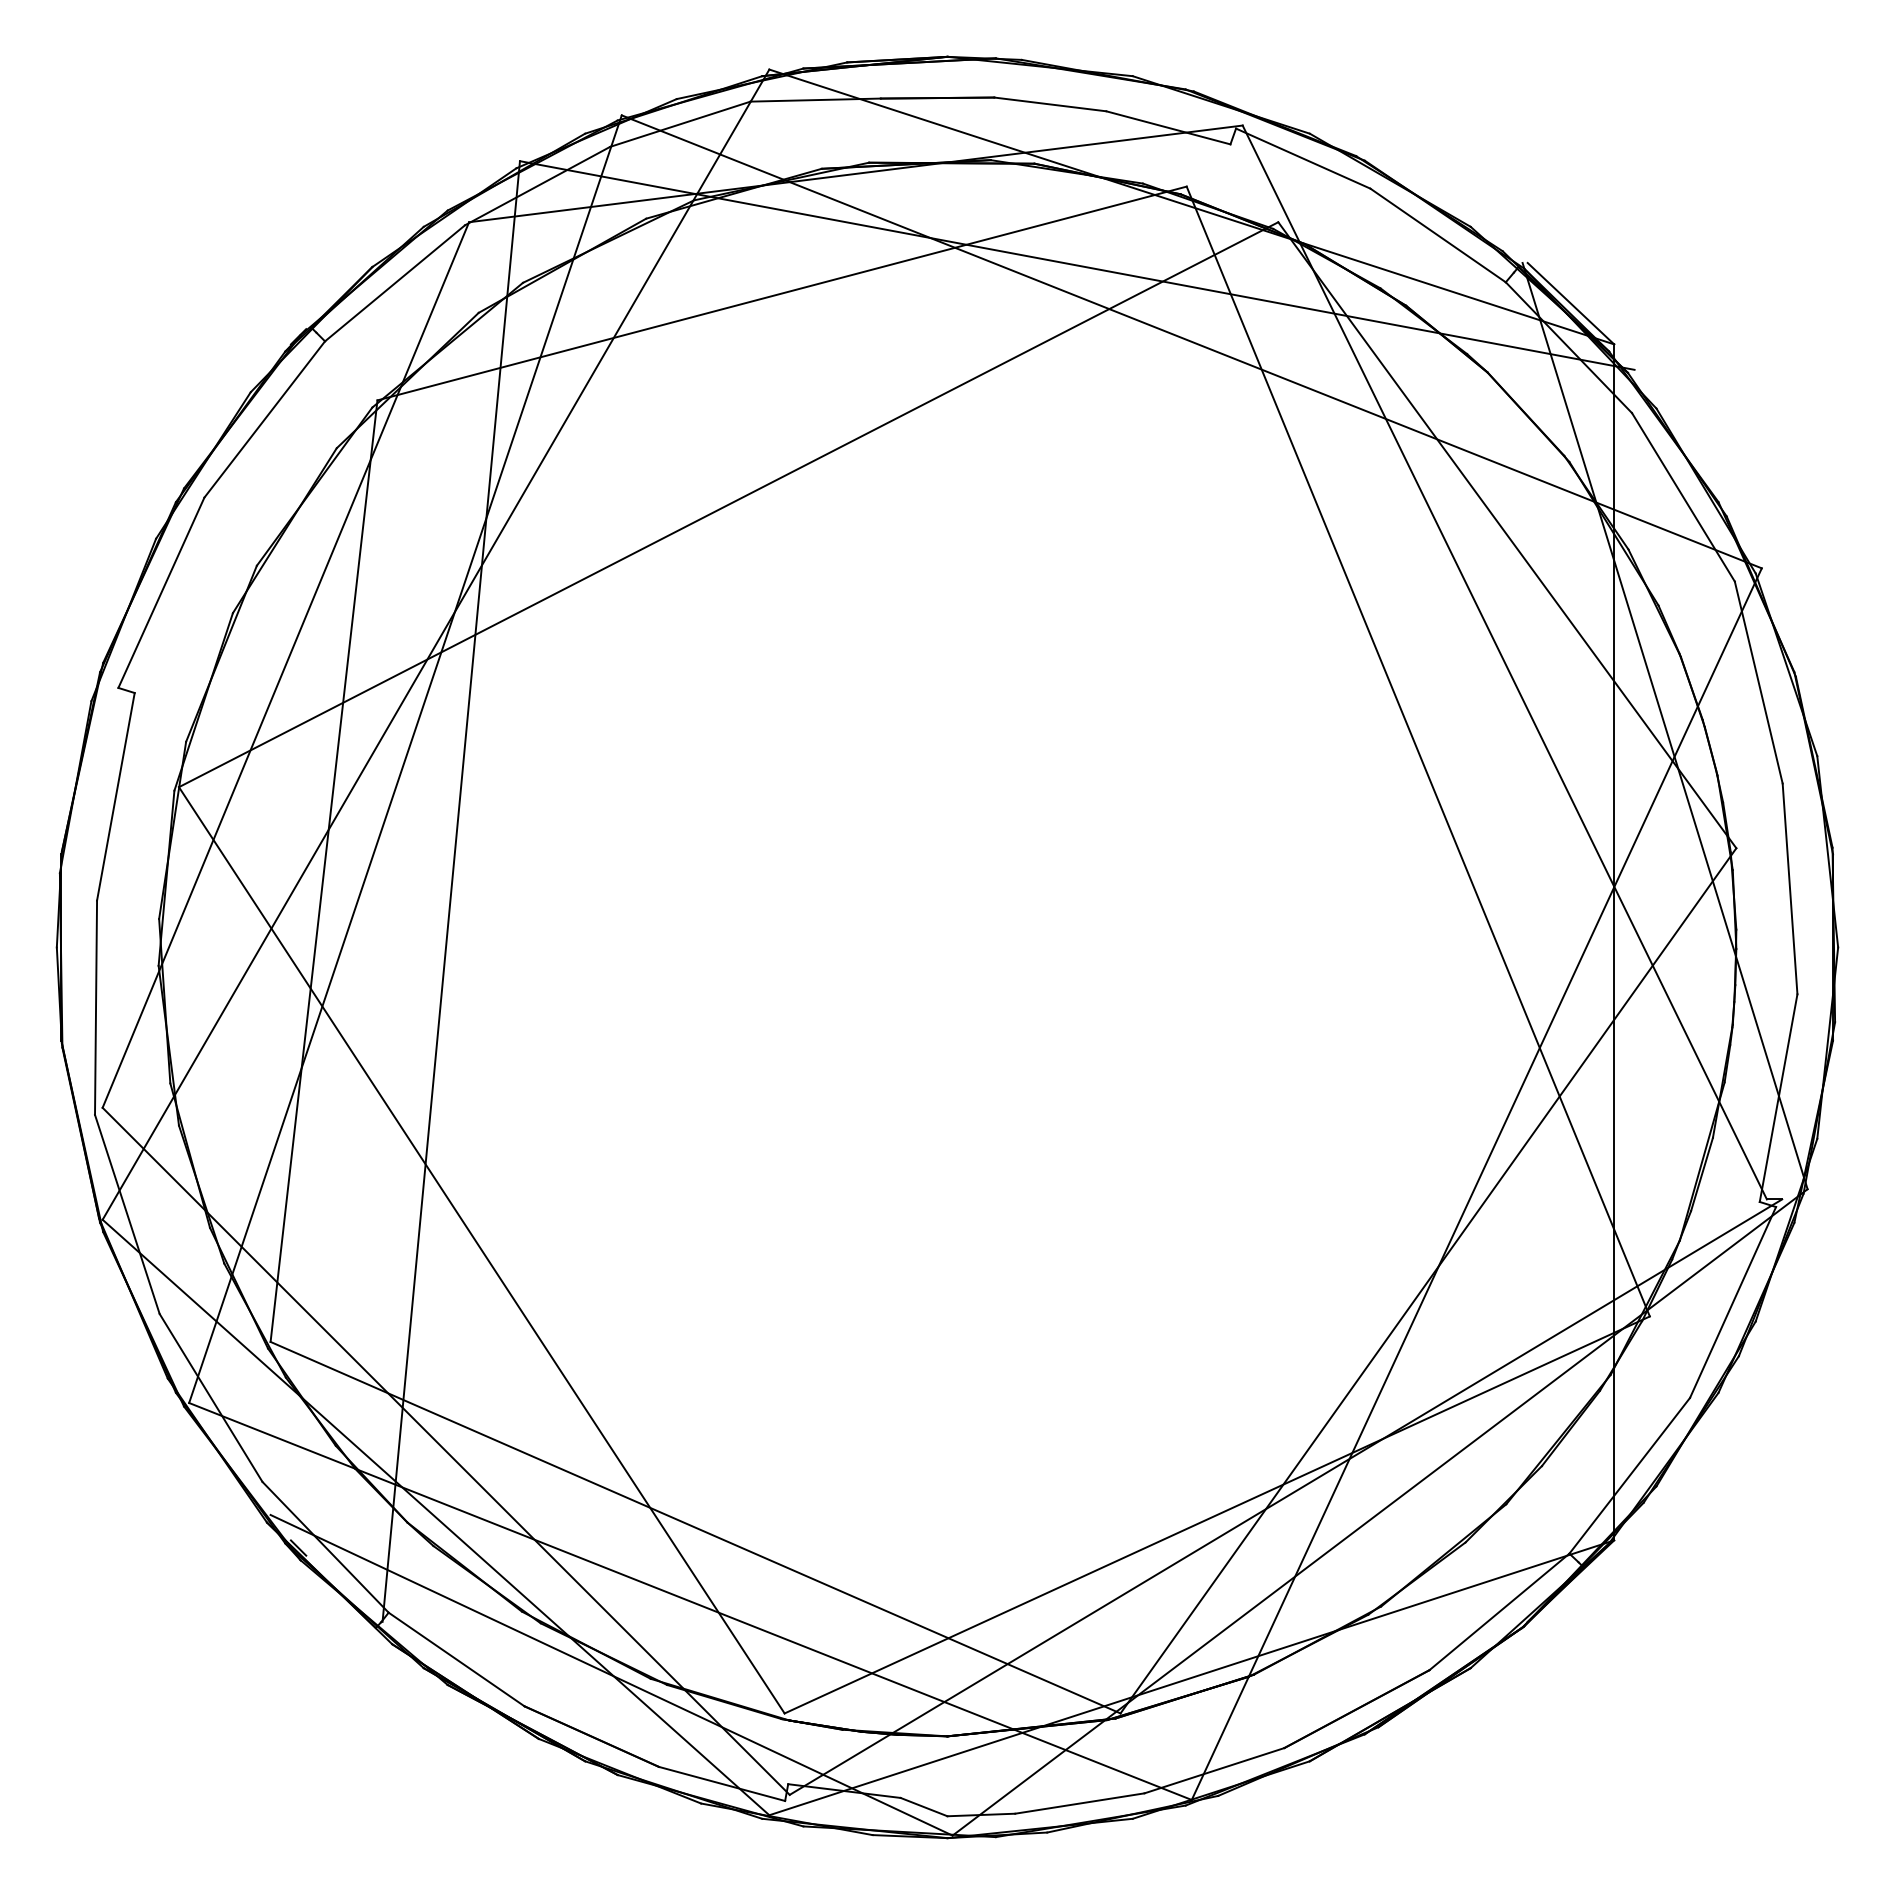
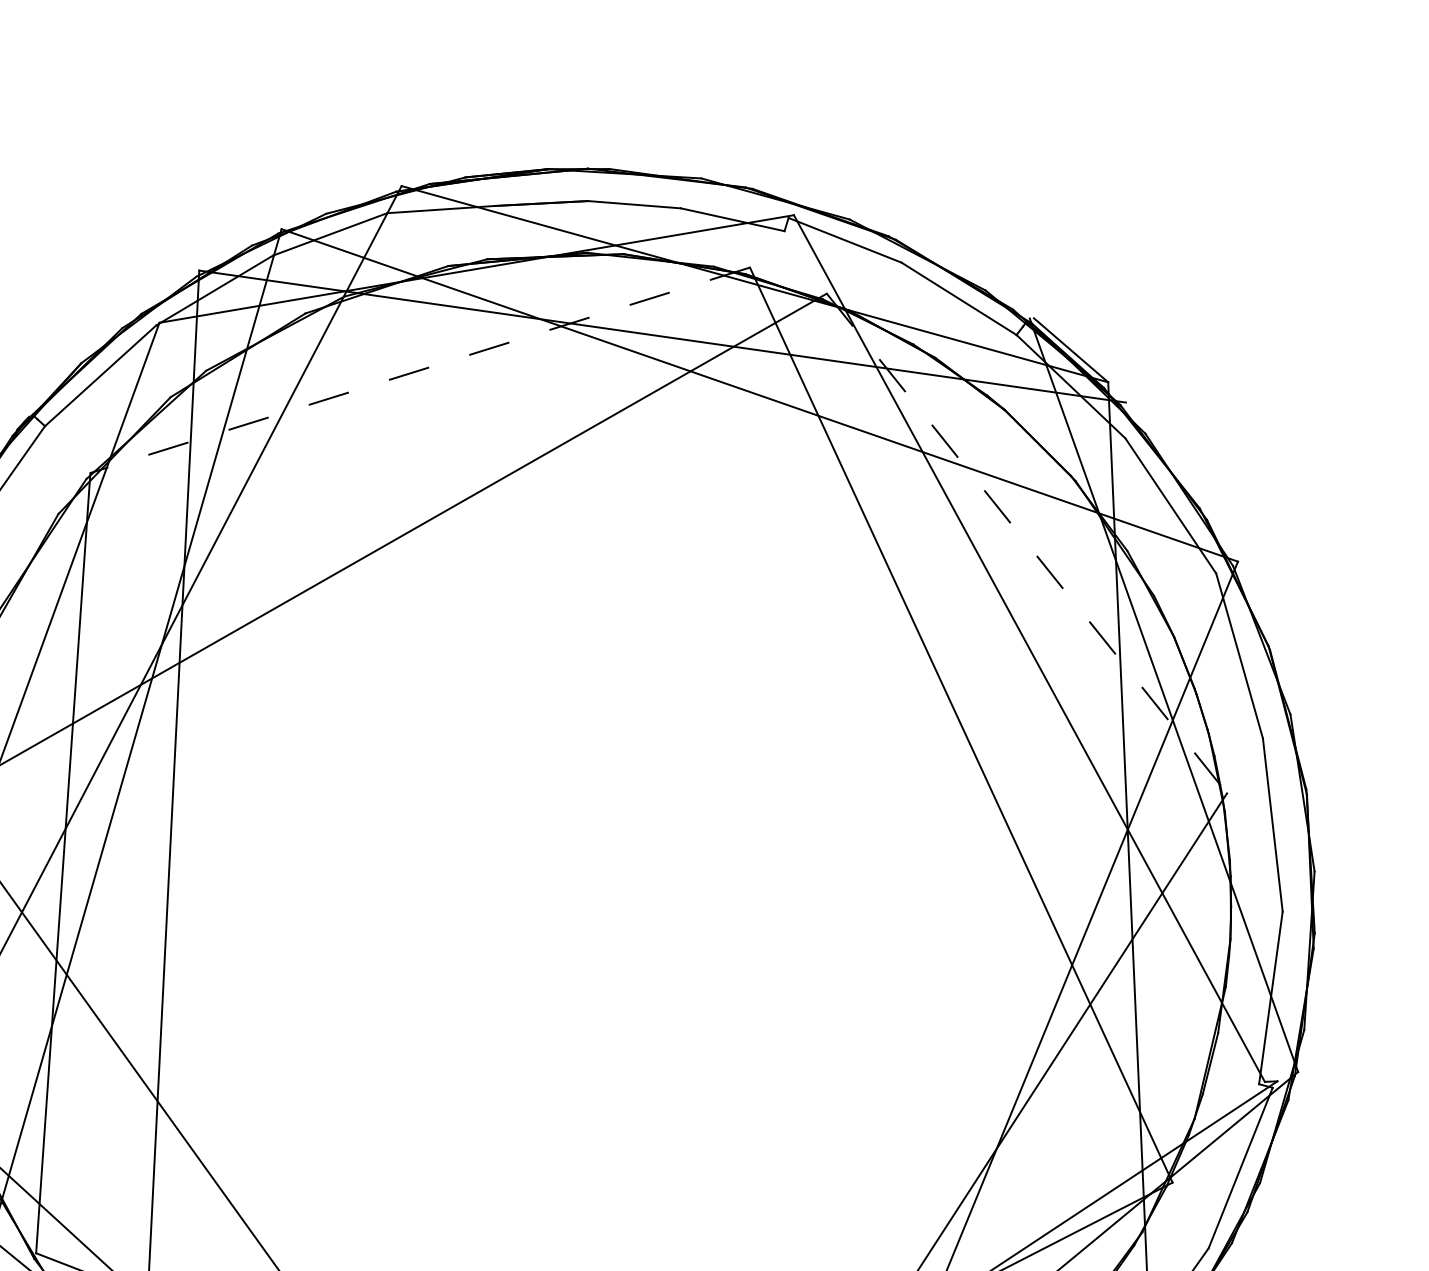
line: (781, 293) -> (419, 370), solid -> dashed
line: (1507, 535) -> (1027, 543), solid -> dashed

